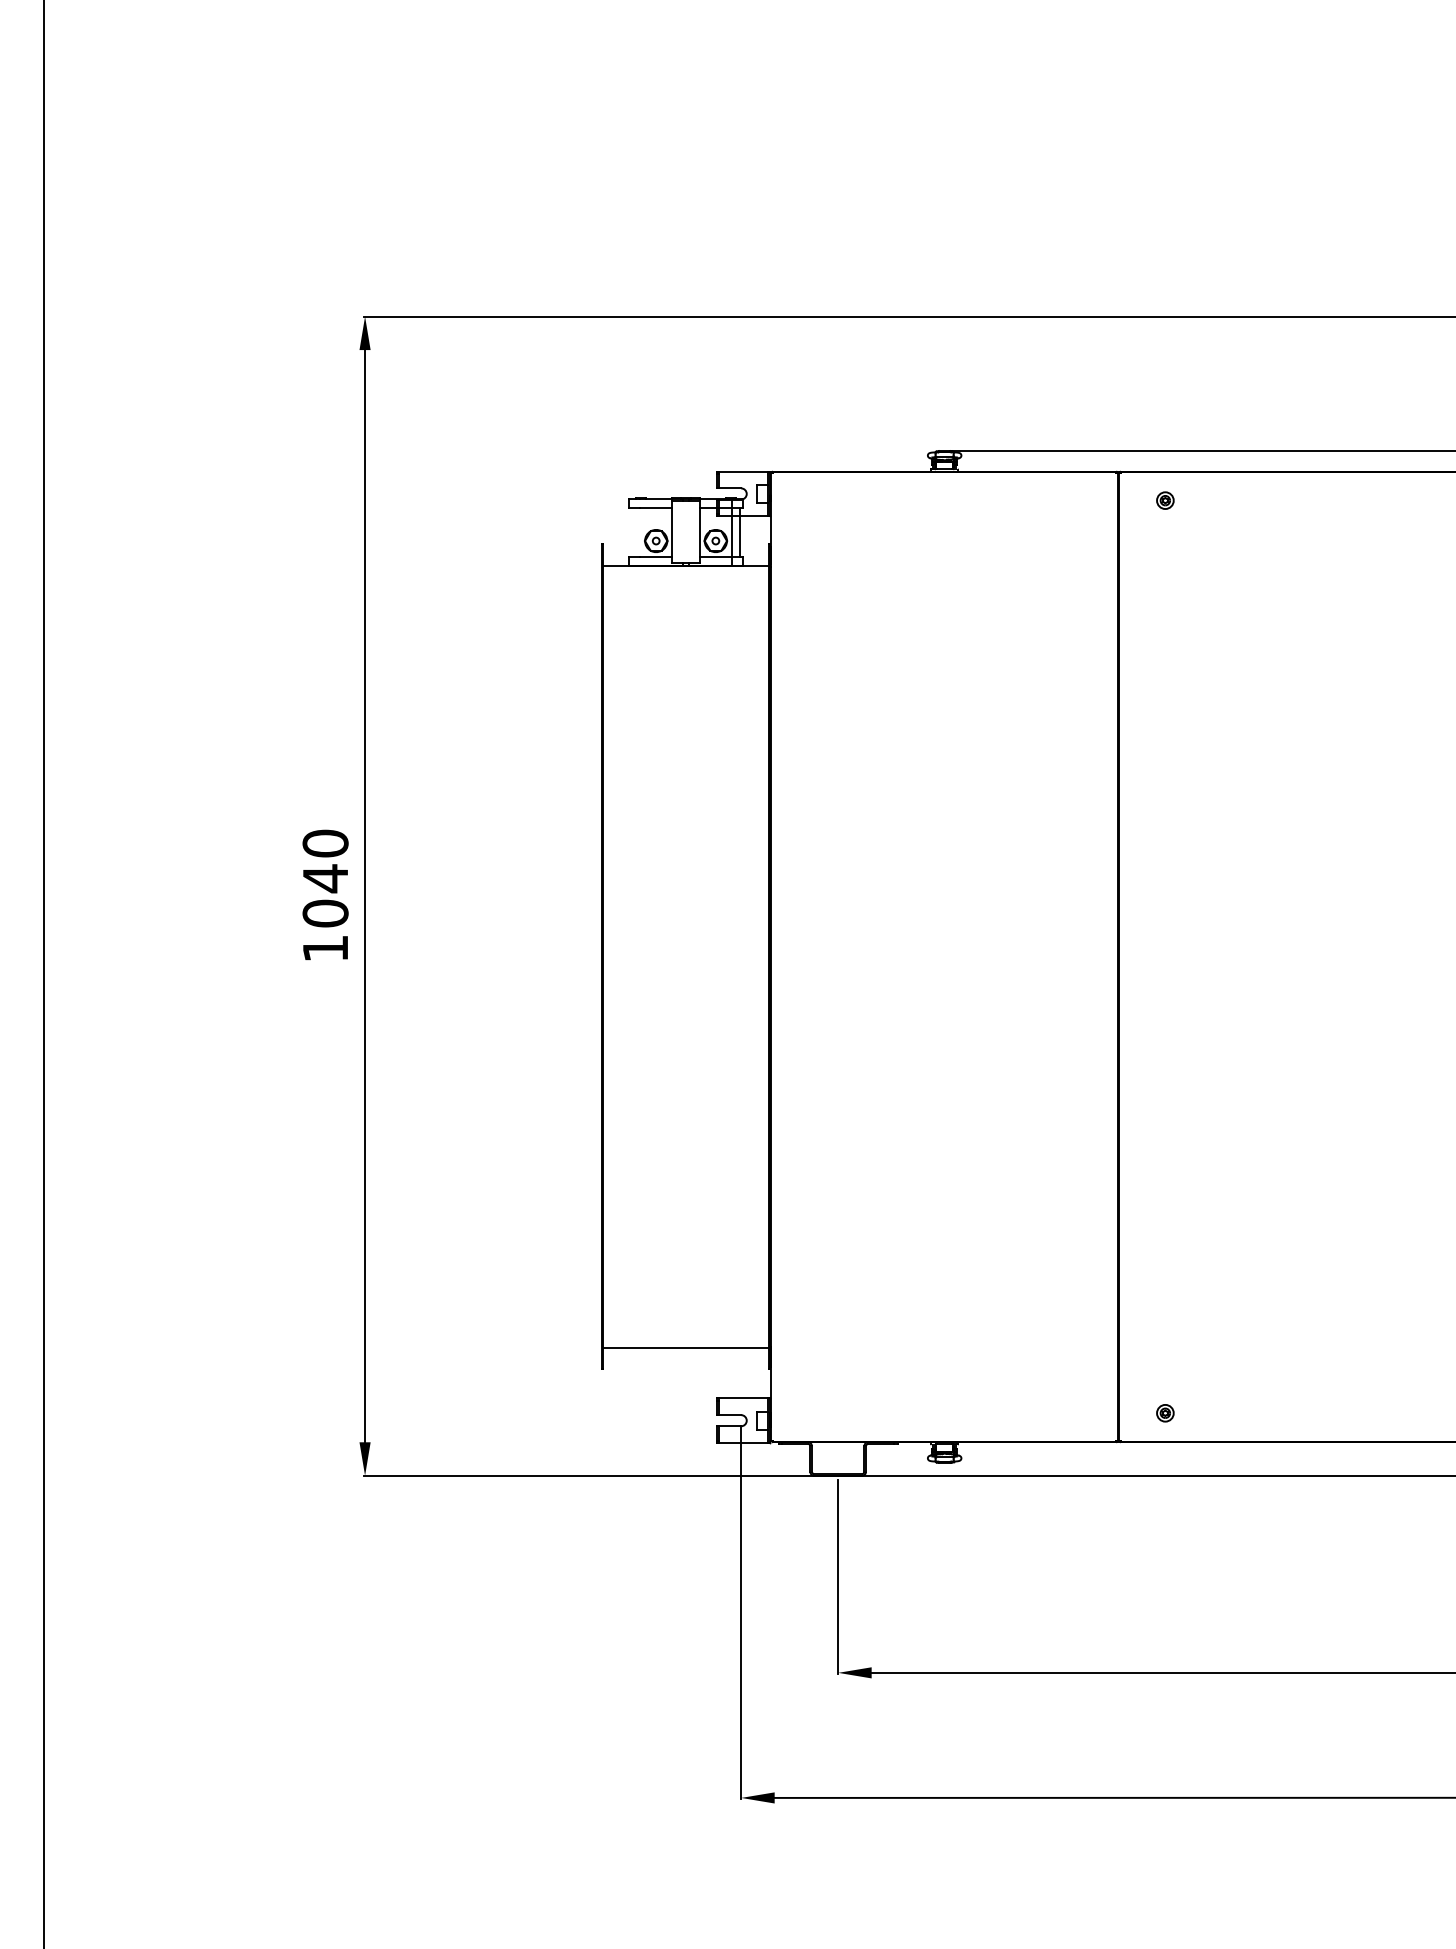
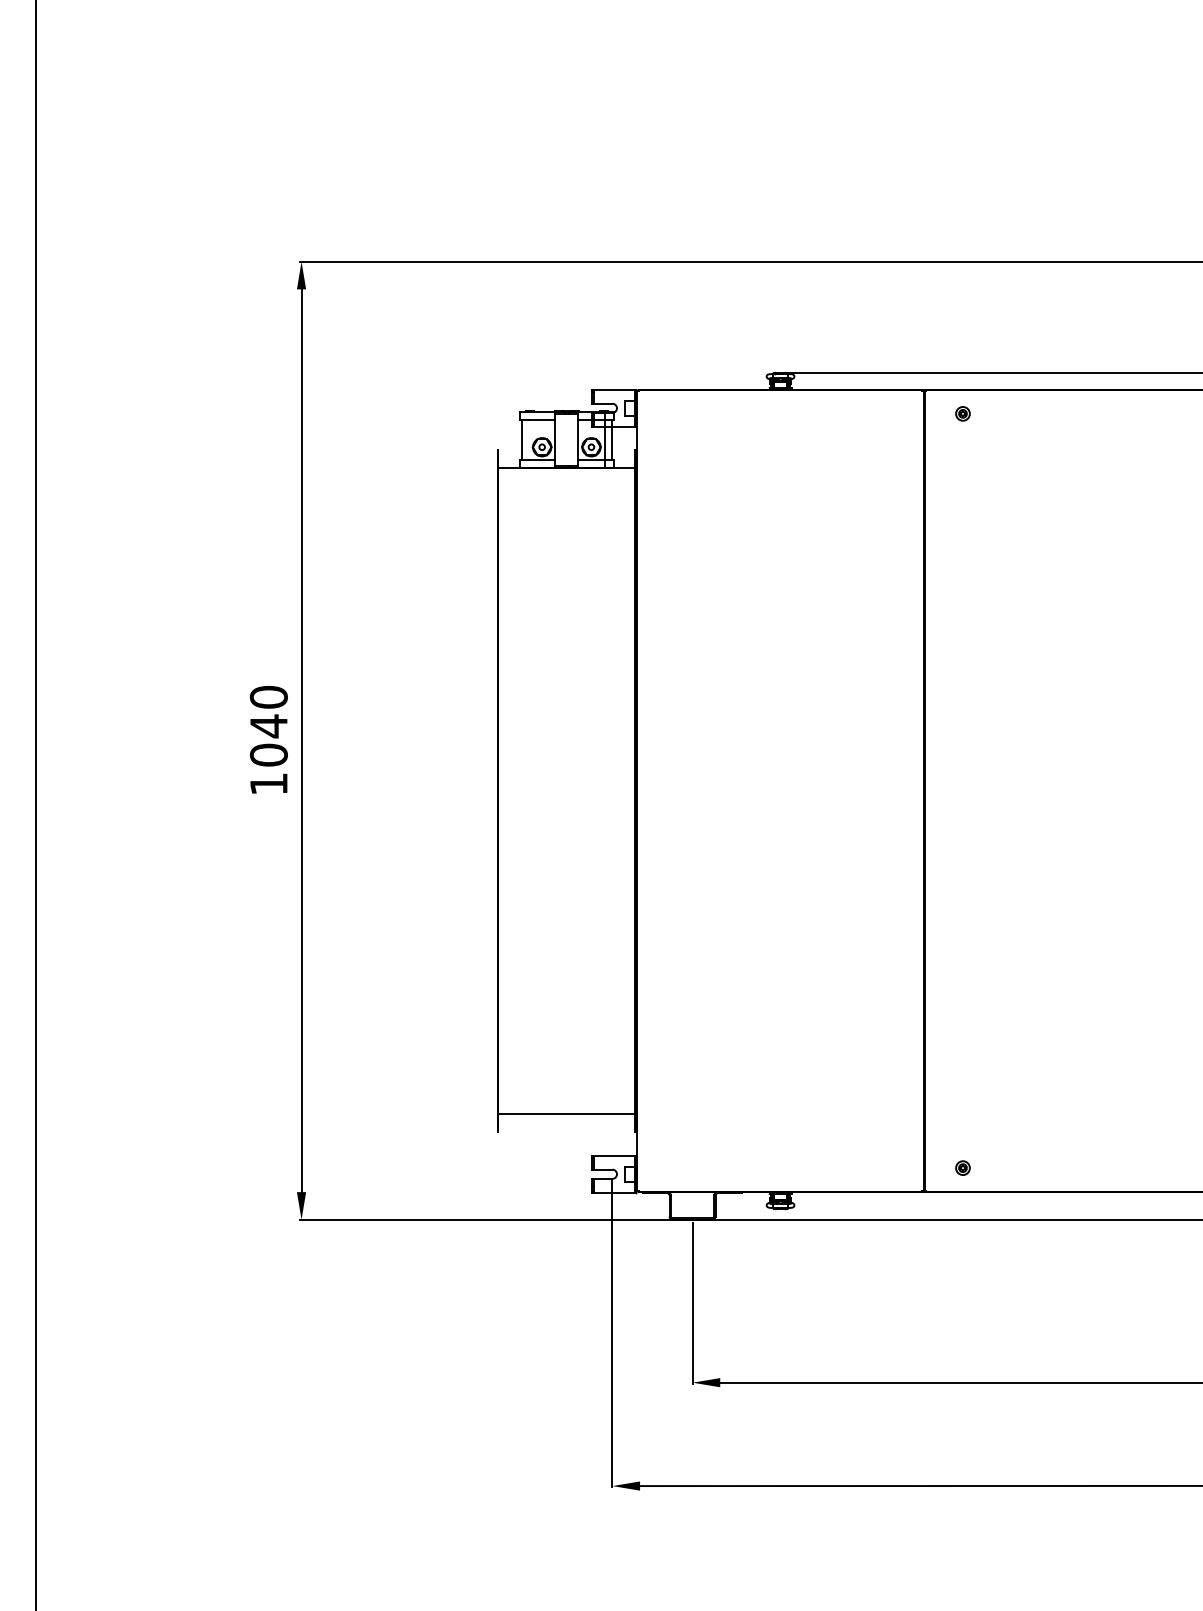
line: (631, 531) -> (521, 439), added

